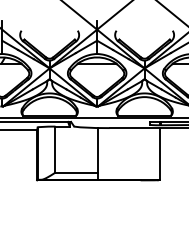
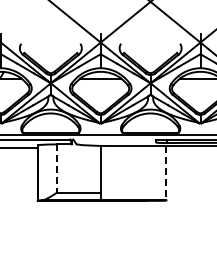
line: (55, 150) -> (56, 169), solid -> dashed
line: (159, 154) -> (166, 173), solid -> dashed

